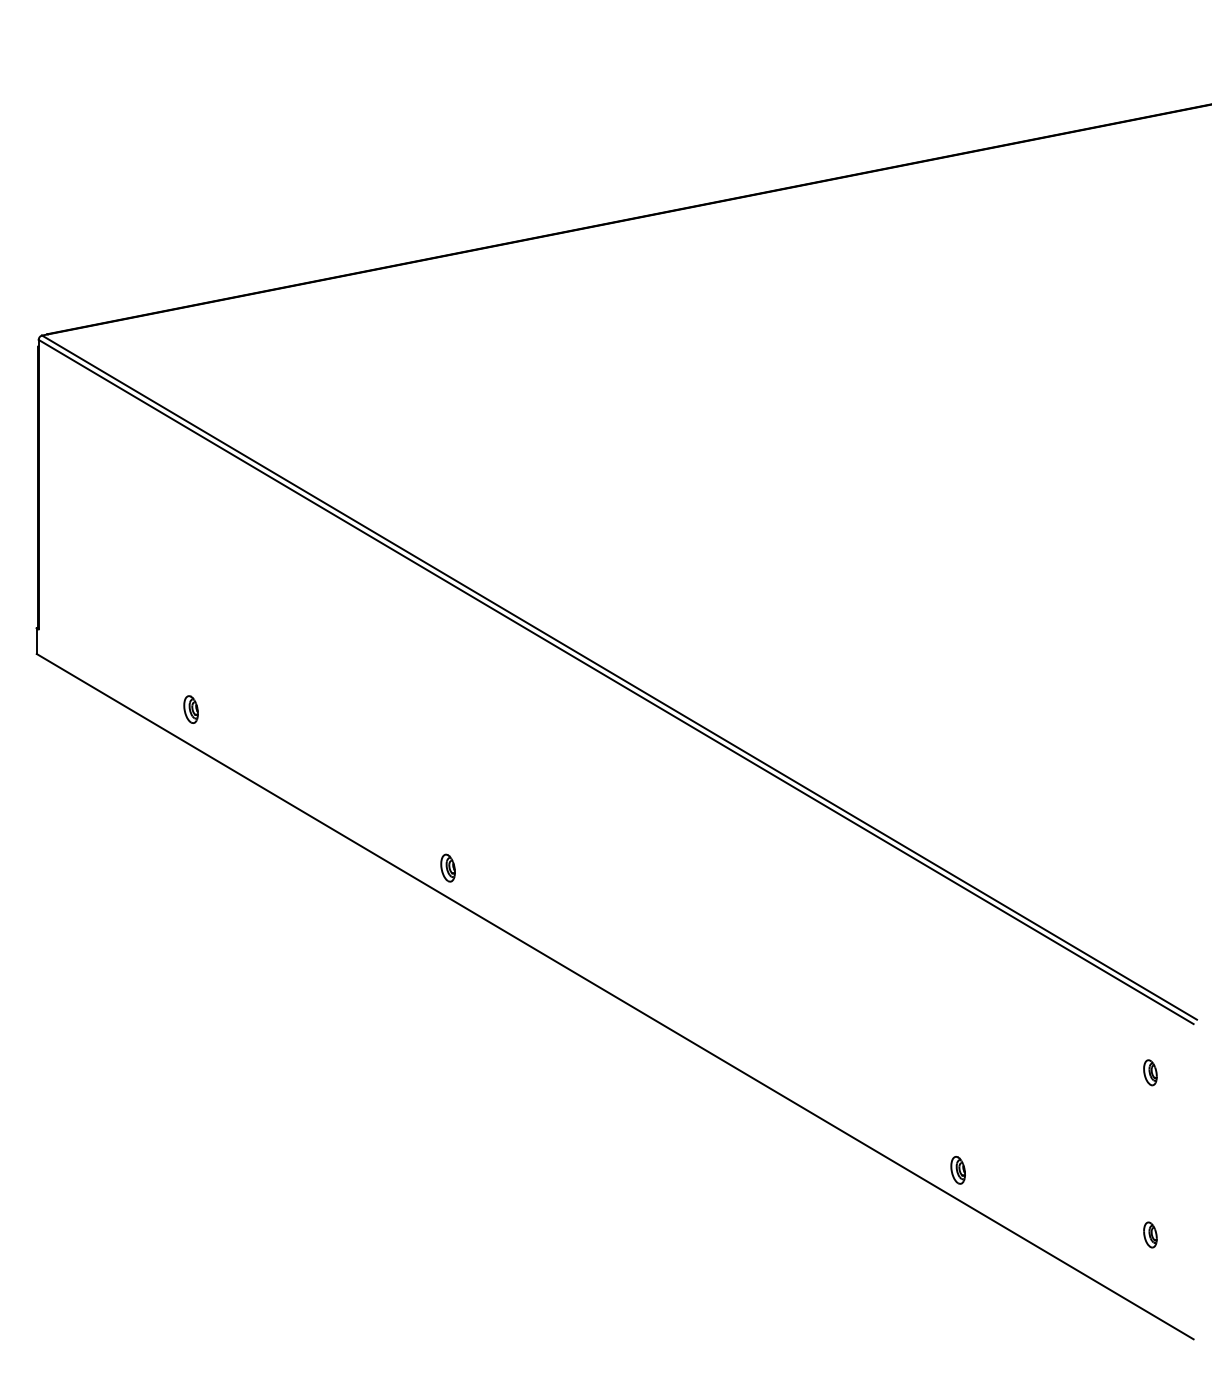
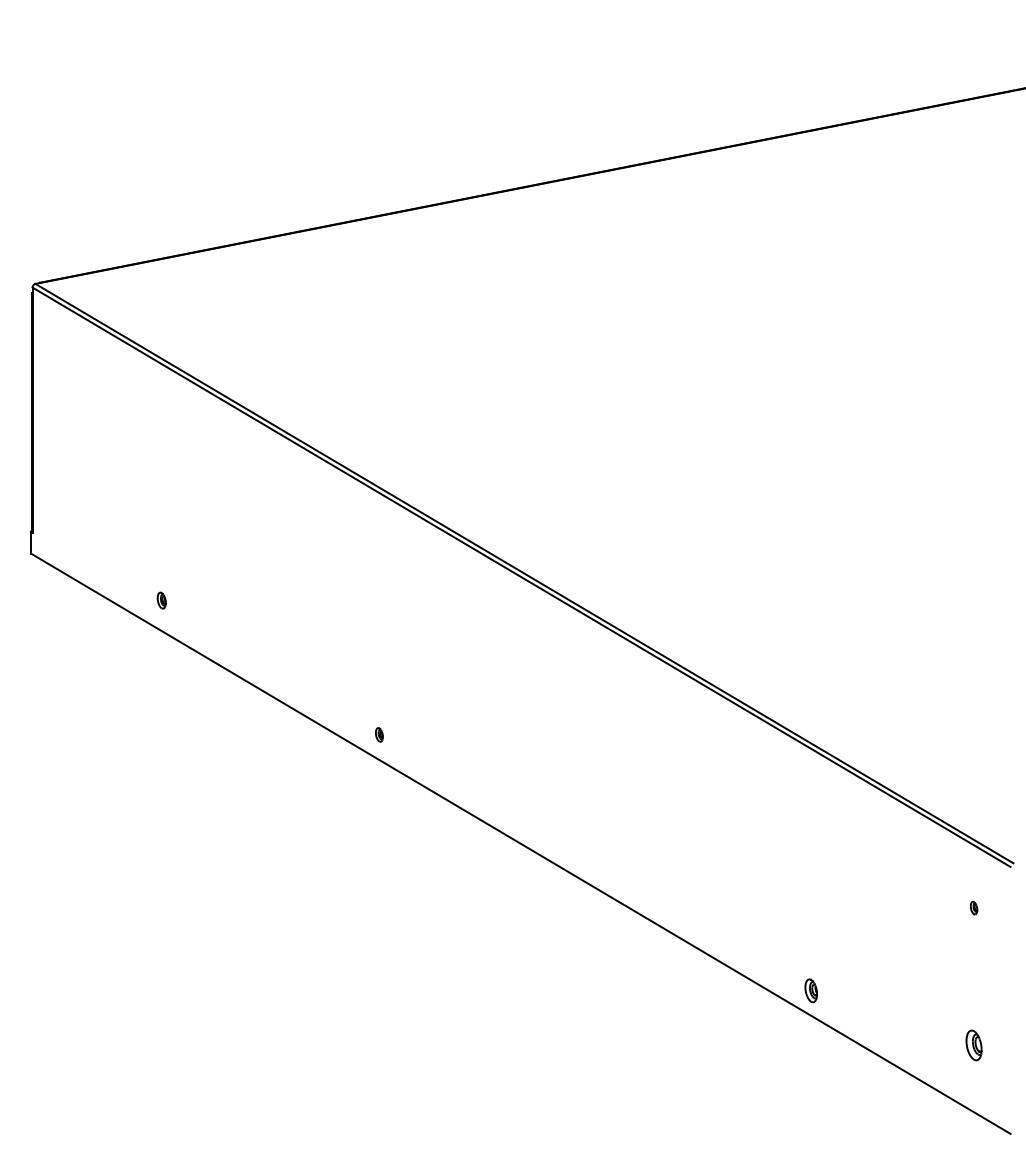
part: (190, 709) -> (161, 600), size x0.7
part: (448, 867) -> (379, 734), size x0.6
part: (1149, 1071) -> (973, 907), size x0.6
part: (1149, 1234) -> (973, 1045), size x1.4

